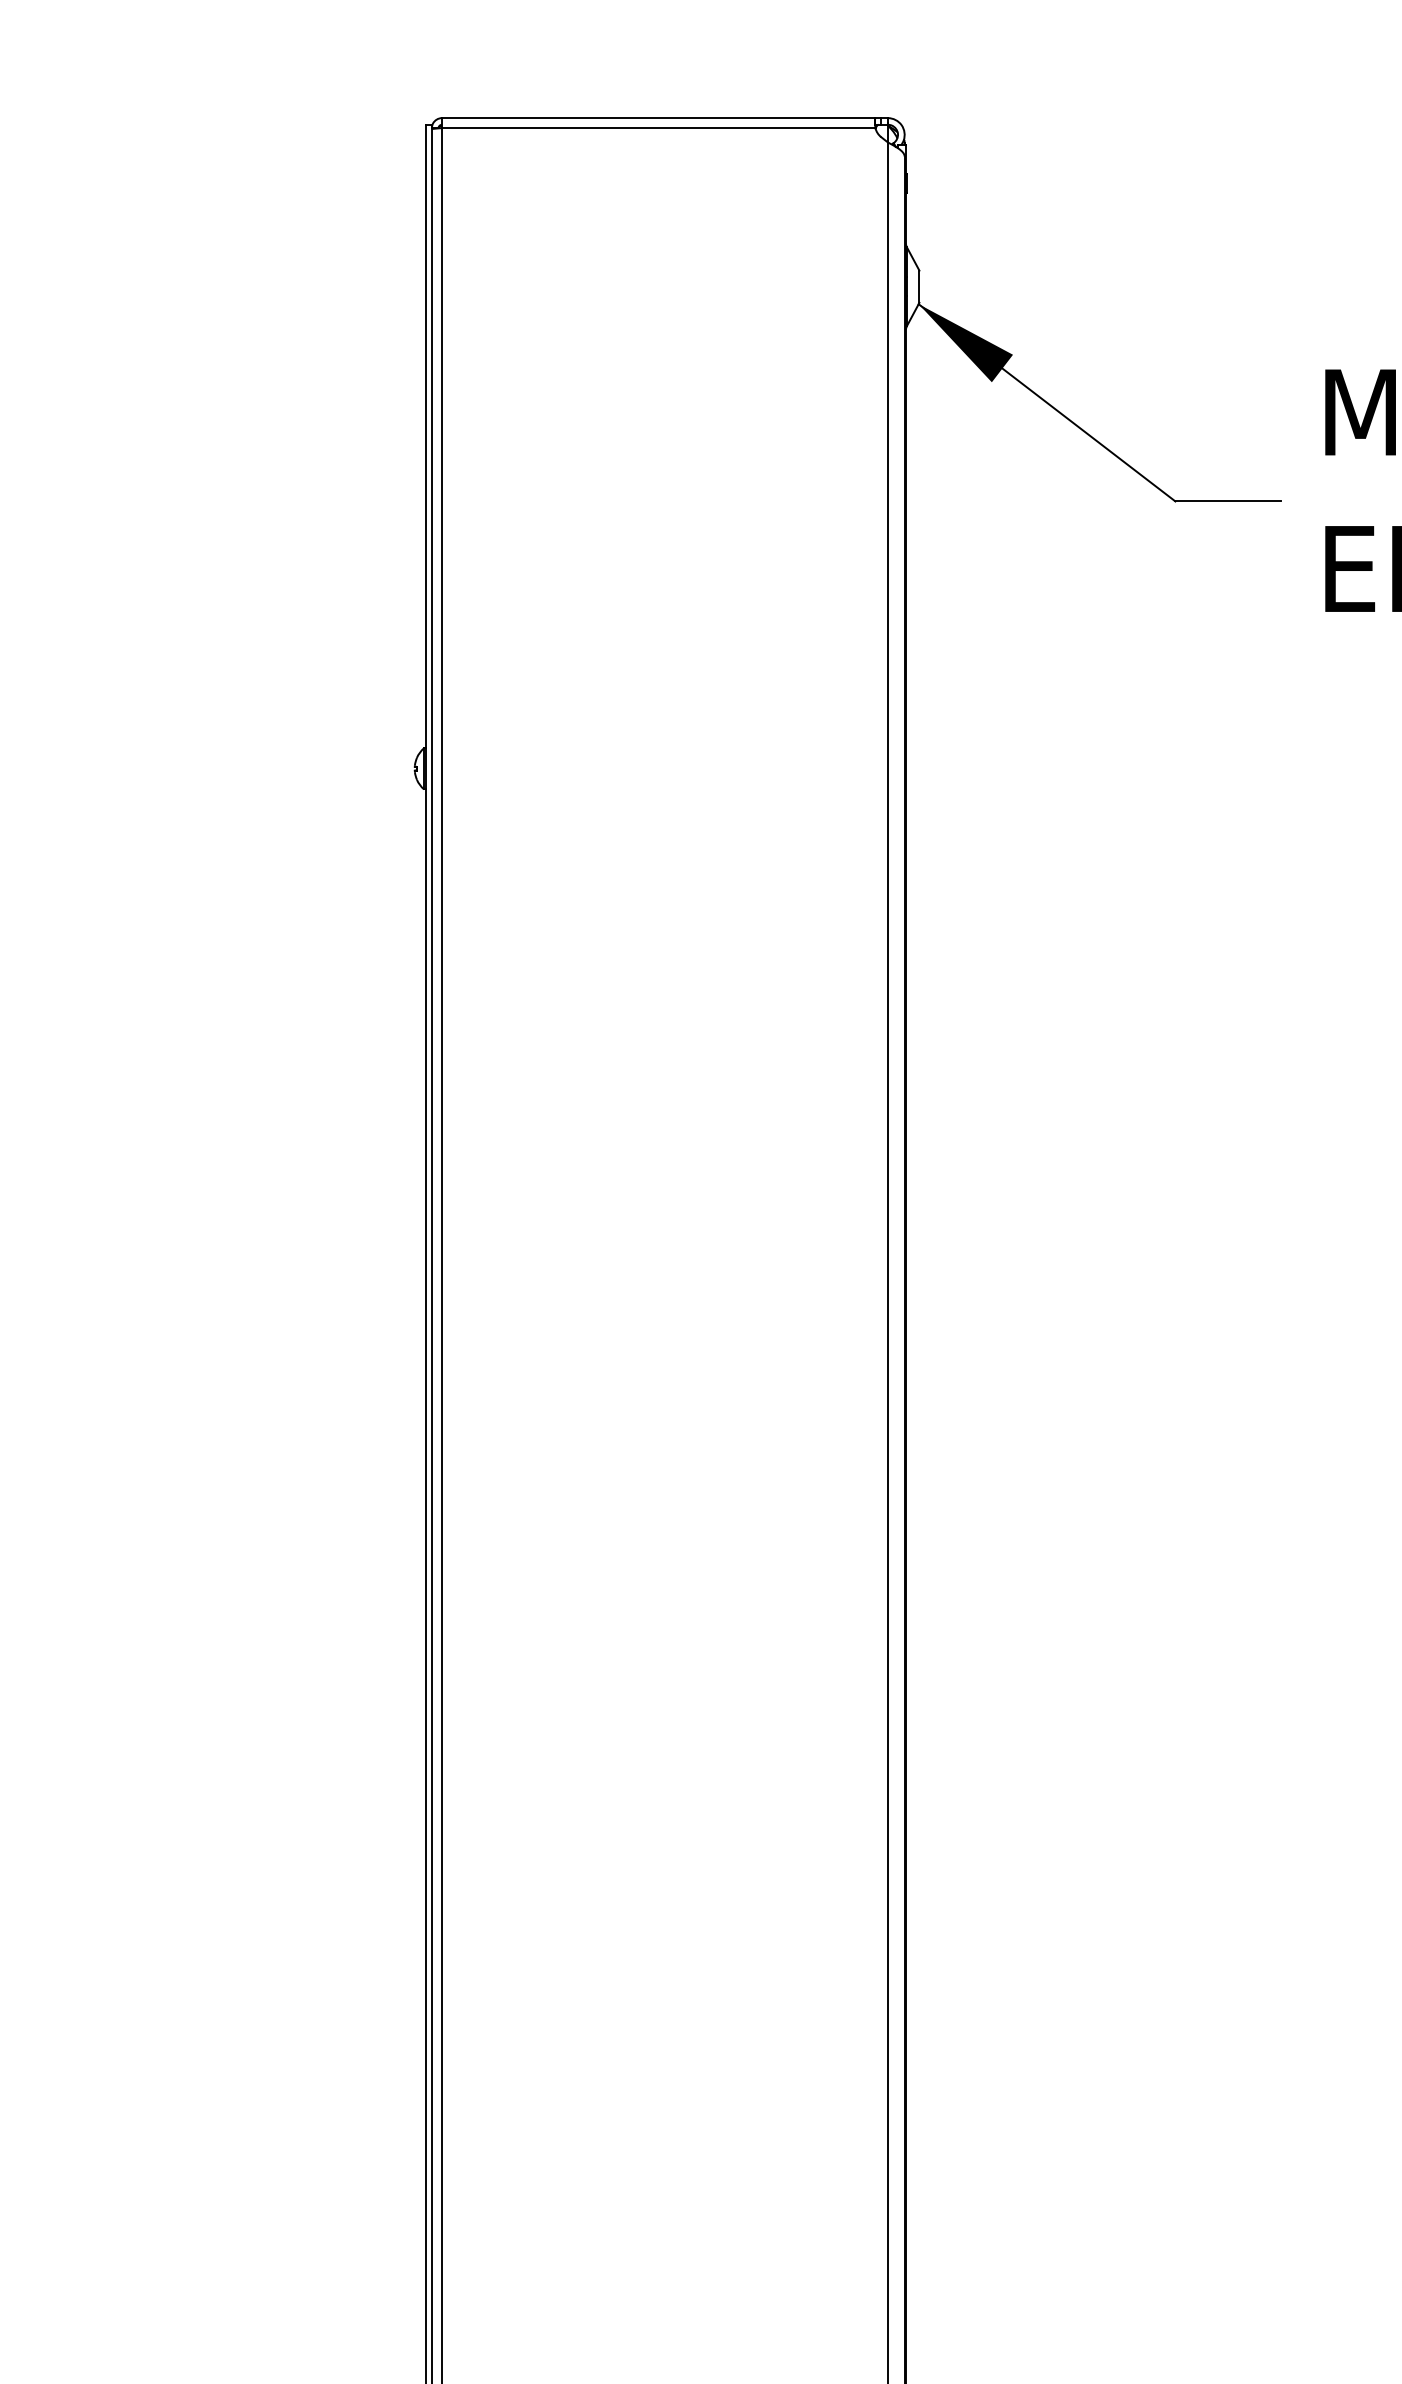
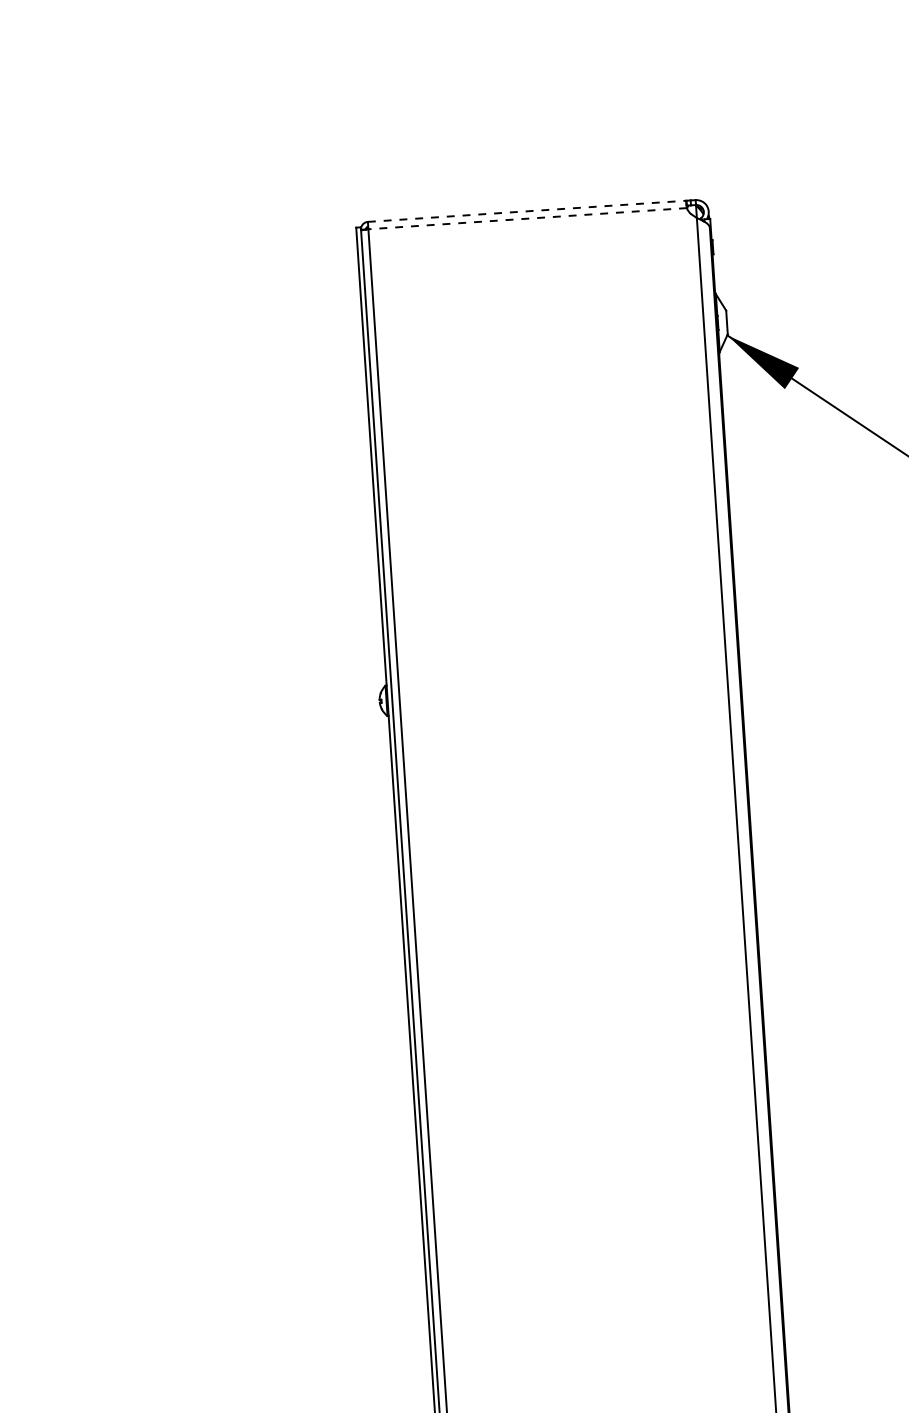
line: (658, 118) -> (527, 211), solid -> dashed
line: (658, 128) -> (527, 218), solid -> dashed

